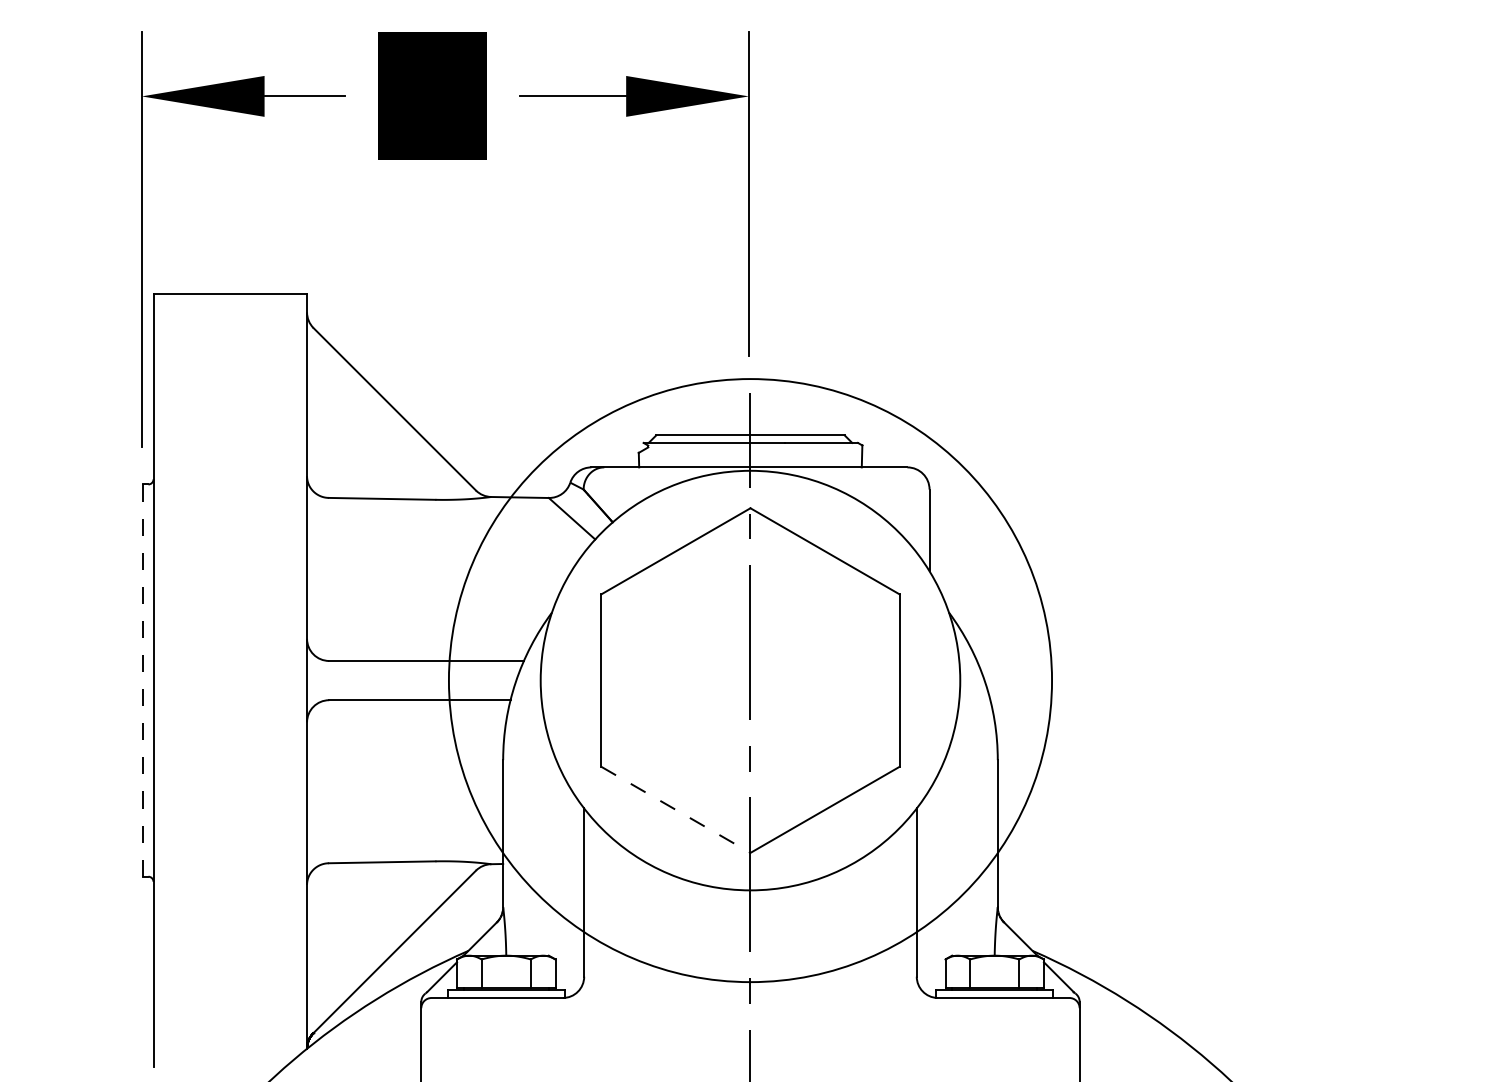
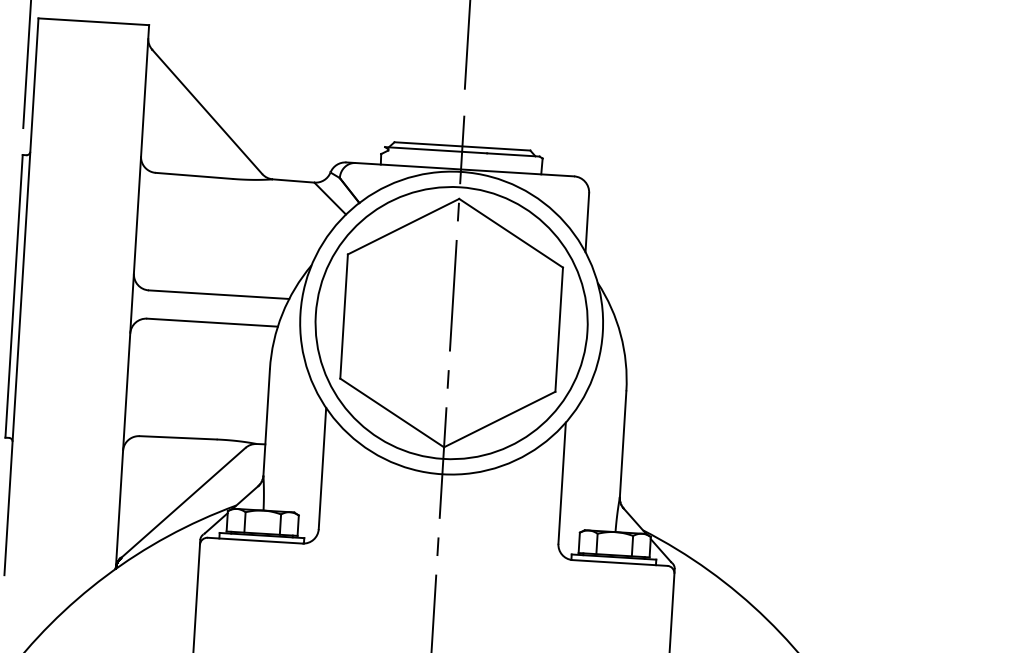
line: (143, 680) -> (14, 296), dashed -> solid
circle: (750, 680) -> (451, 323), size x0.62
line: (676, 810) -> (392, 413), dashed -> solid

